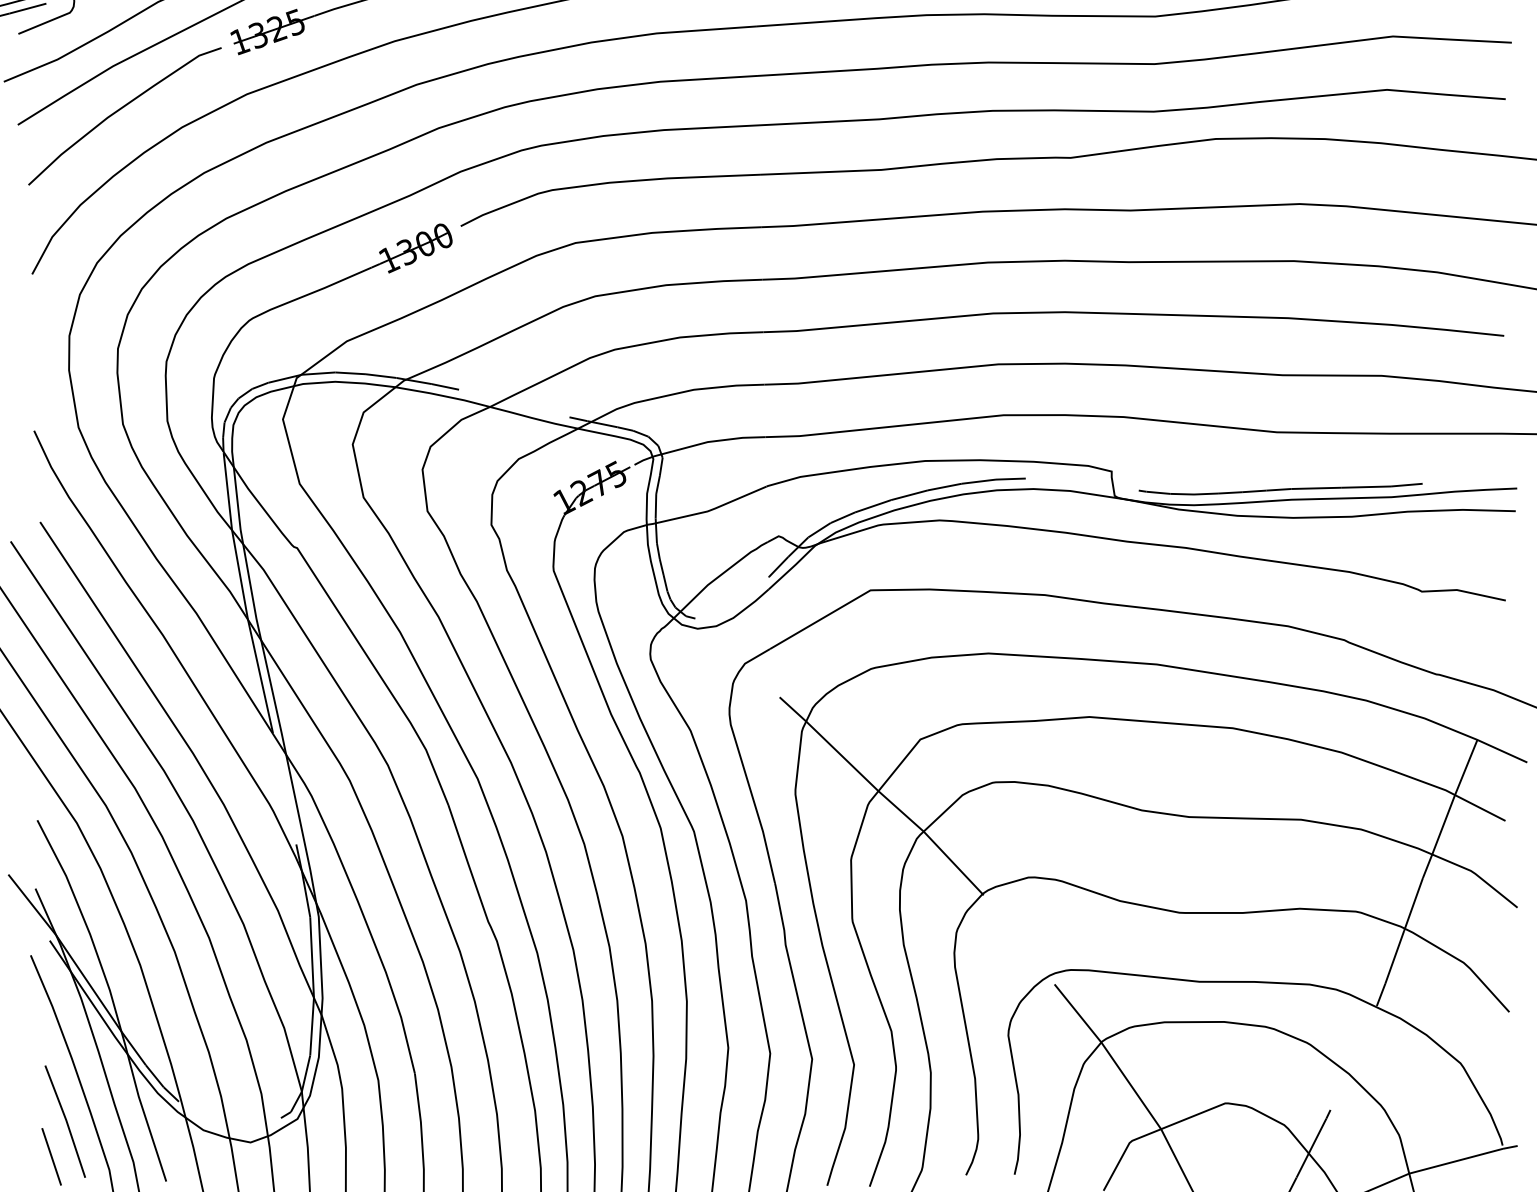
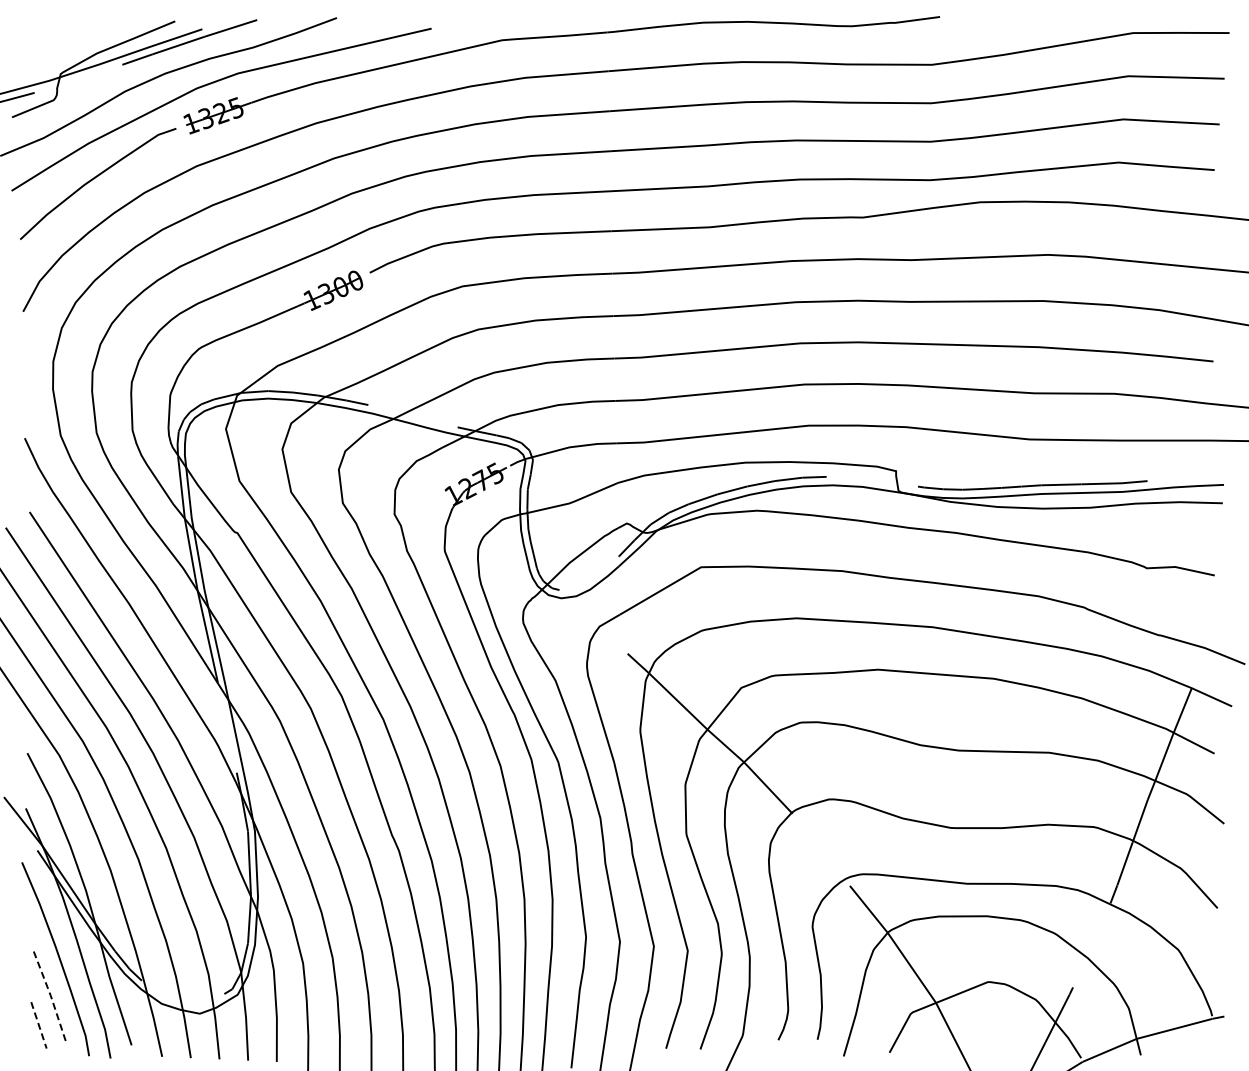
line: (65, 1119) -> (50, 995), solid -> dashed
line: (52, 1157) -> (39, 1025), solid -> dashed

